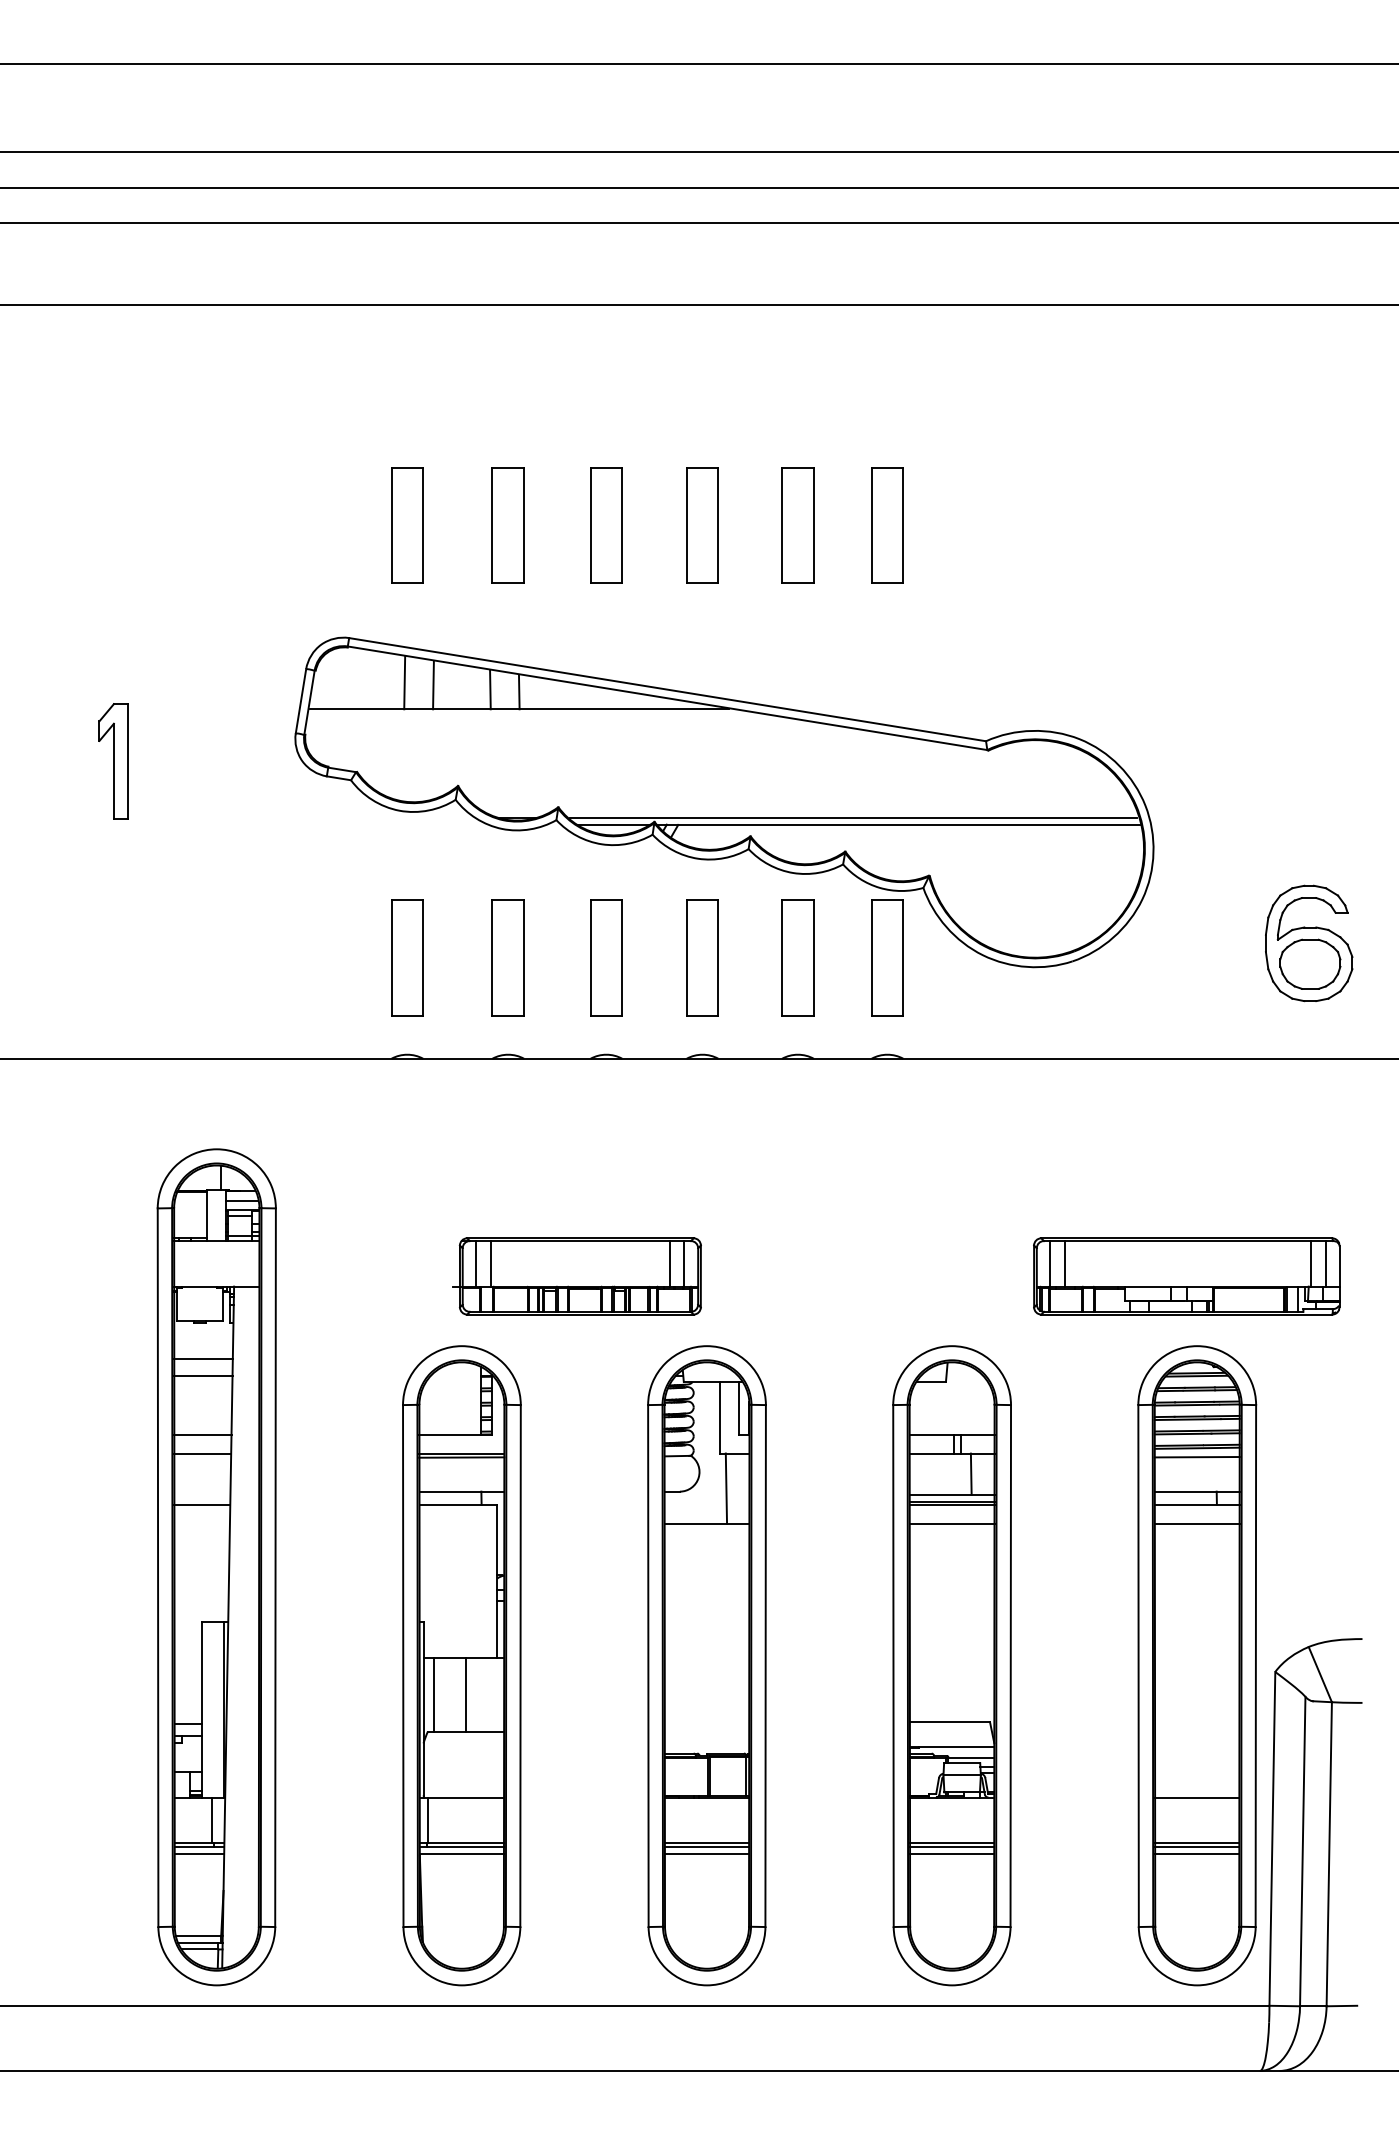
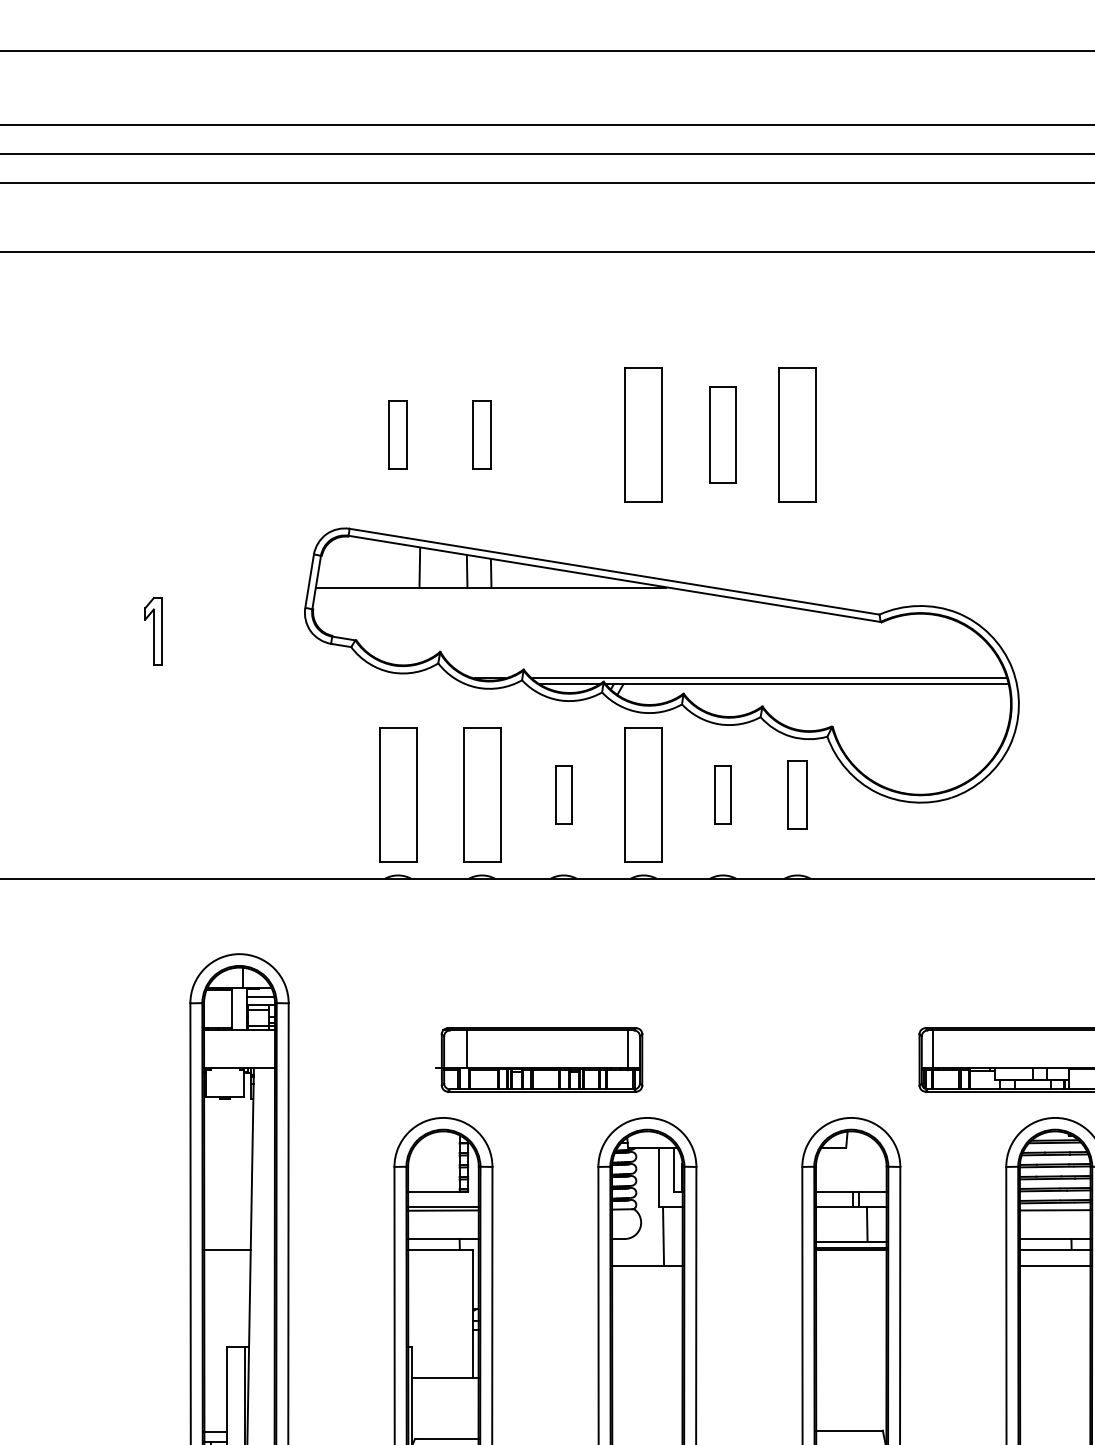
part: (407, 525) -> (398, 435), size x0.7
part: (507, 525) -> (481, 435), size x0.7
part: (606, 525) -> (563, 435), removed
part: (702, 525) -> (643, 435), size x1.4
part: (887, 525) -> (797, 435), size x1.4
line: (404, 682) -> (395, 565), removed
part: (113, 761) -> (153, 631), size x0.7
part: (407, 957) -> (398, 794), size x1.4
part: (507, 957) -> (481, 794), size x1.4
part: (606, 957) -> (563, 794), size x0.6
part: (702, 957) -> (643, 794), size x1.4
part: (797, 957) -> (722, 794), size x0.6
part: (887, 957) -> (797, 794), size x0.7
line: (476, 1263) -> (455, 1049), removed
line: (669, 1263) -> (616, 1049), removed
line: (1064, 1263) -> (944, 1049), removed
line: (203, 1358) -> (228, 1128), removed
line: (203, 1375) -> (228, 1142), removed
line: (202, 1435) -> (227, 1192), removed
line: (202, 1453) -> (227, 1207), removed
line: (951, 1523) -> (850, 1265), removed
line: (433, 1694) -> (419, 1407), removed
line: (466, 1694) -> (447, 1407), removed

